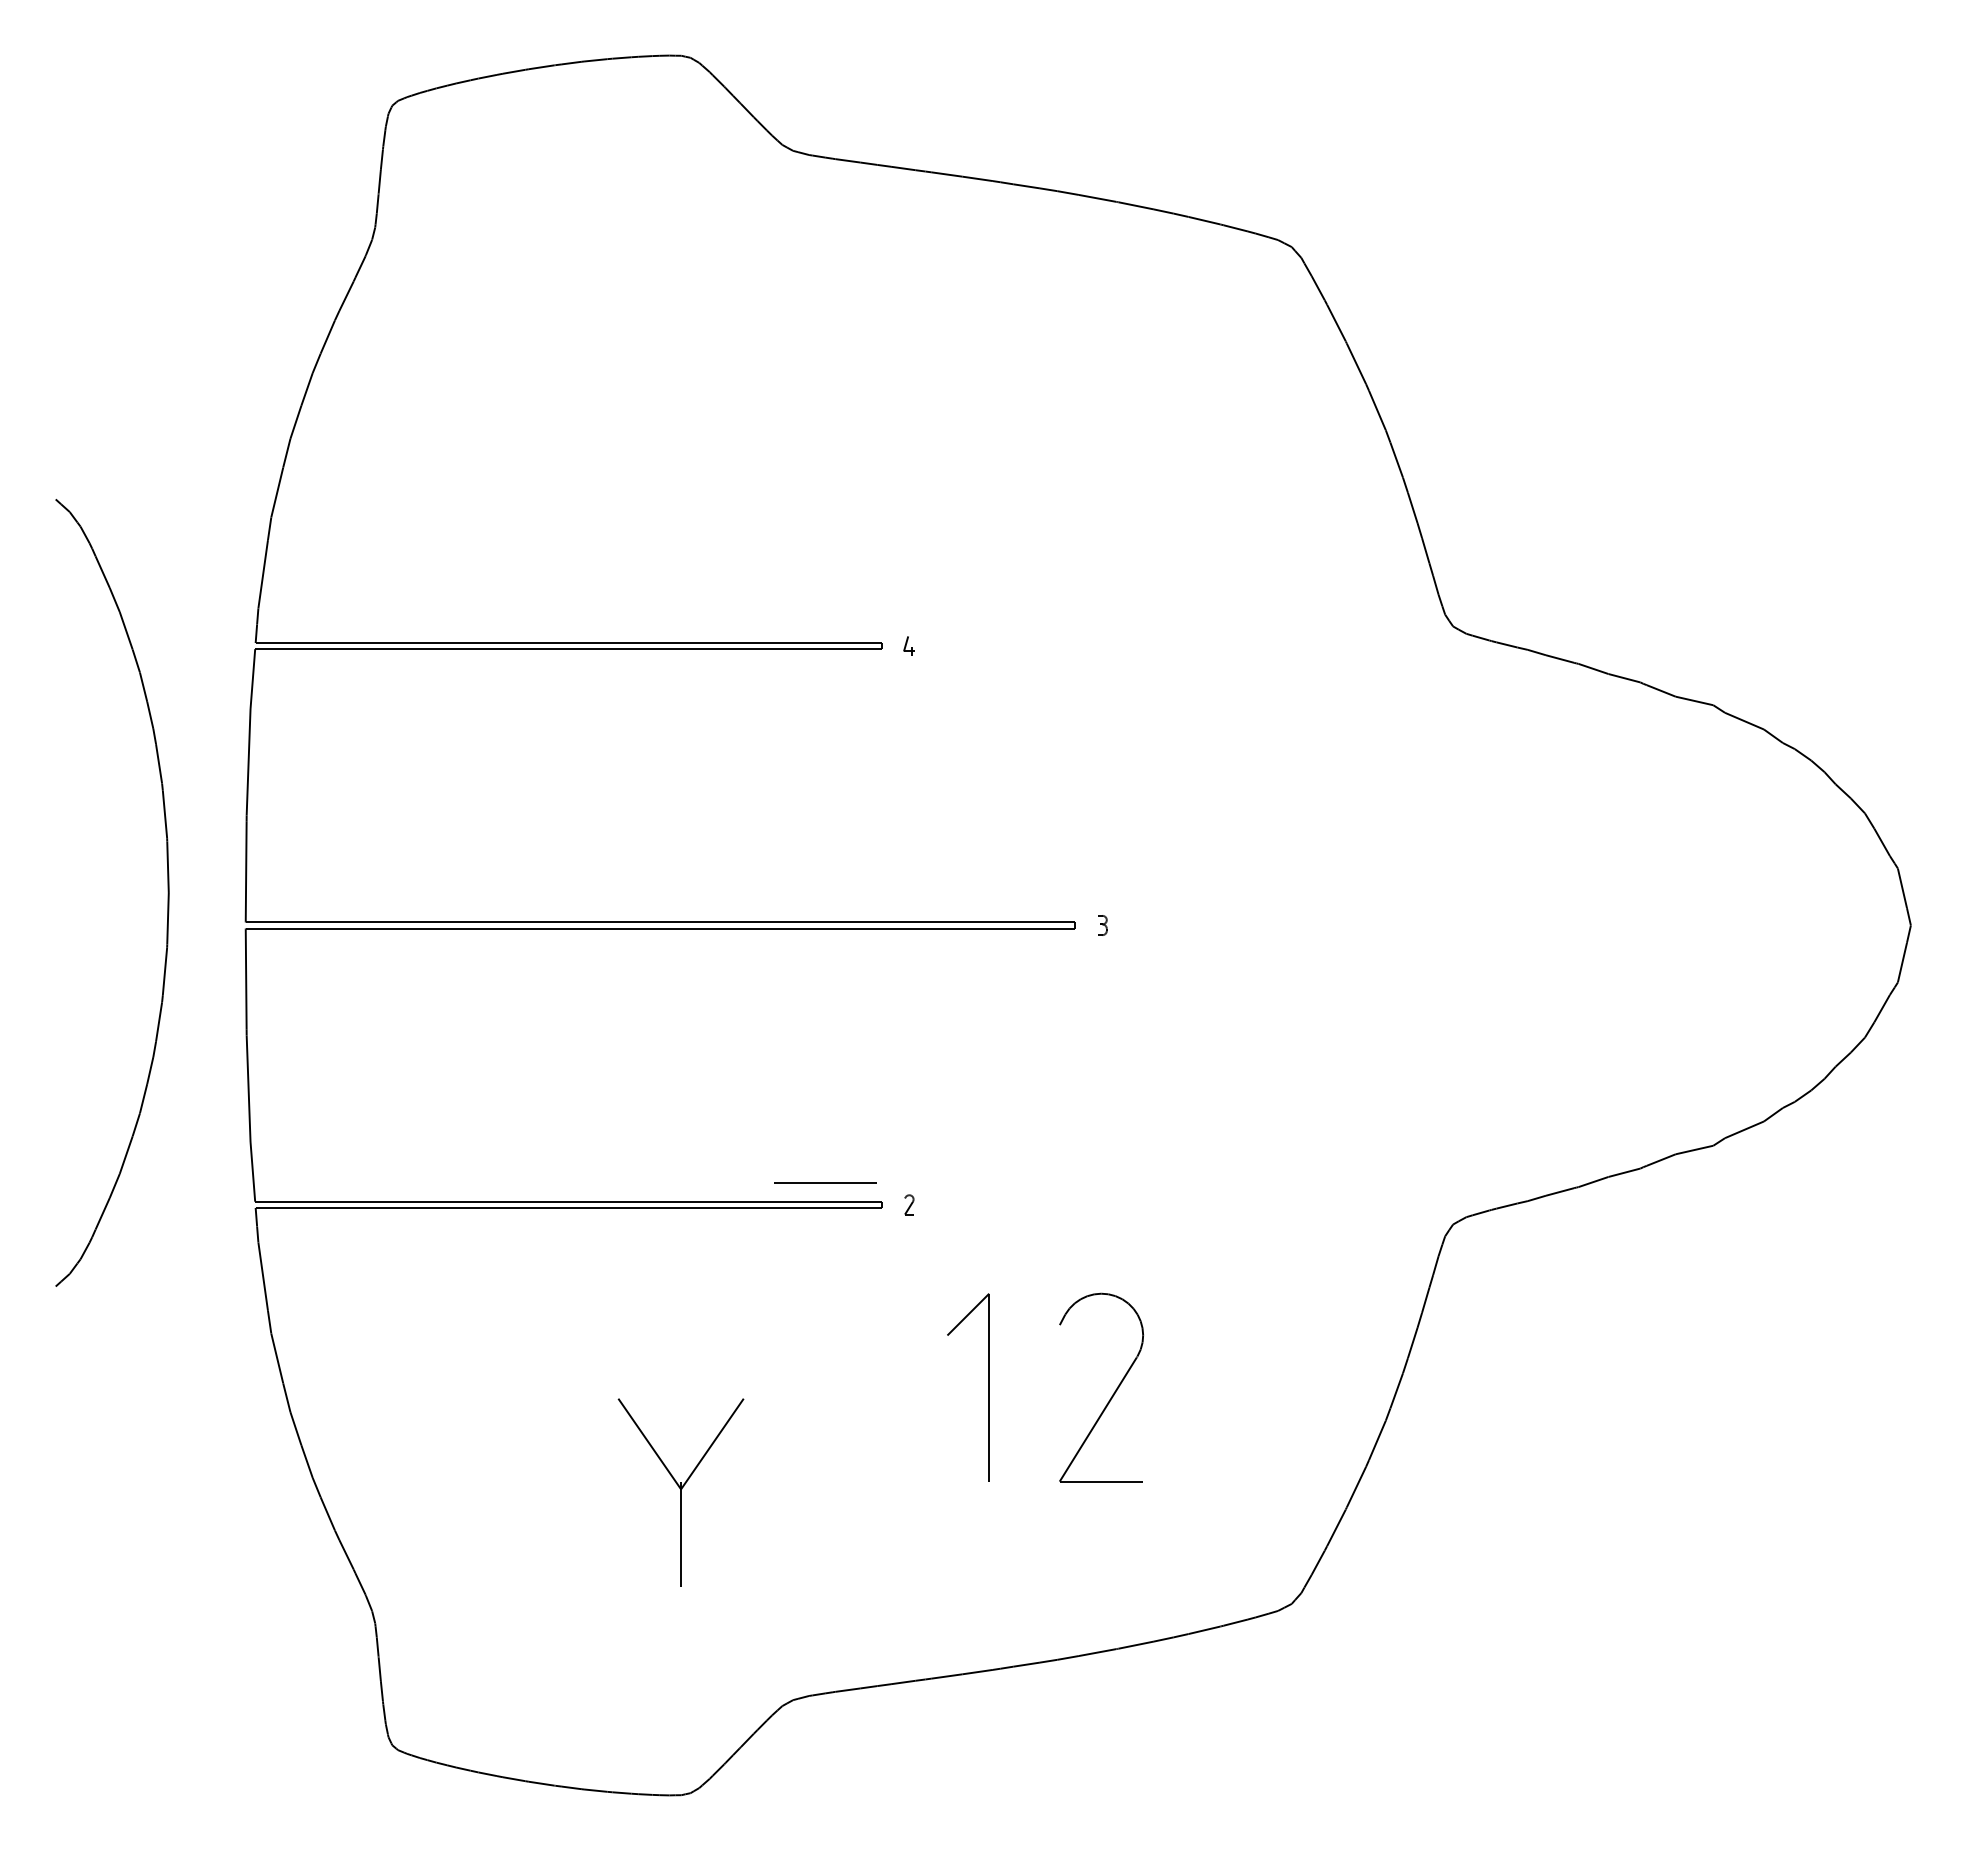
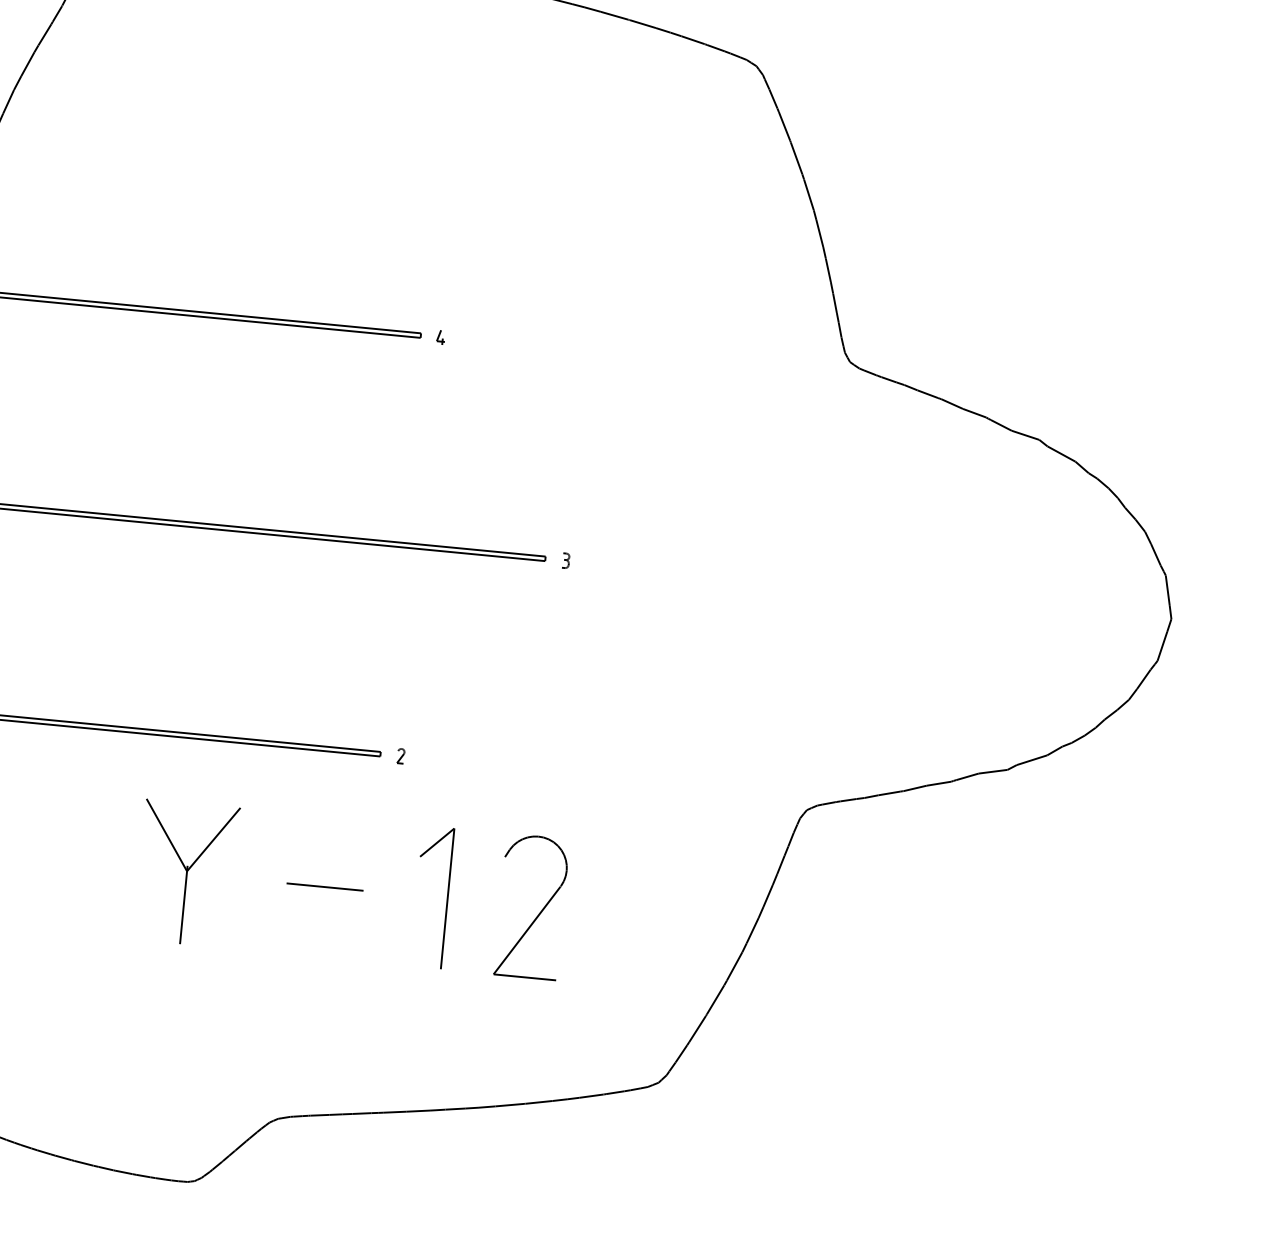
line: (825, 1182) -> (324, 886), moved
part: (680, 1492) -> (186, 873), moved

